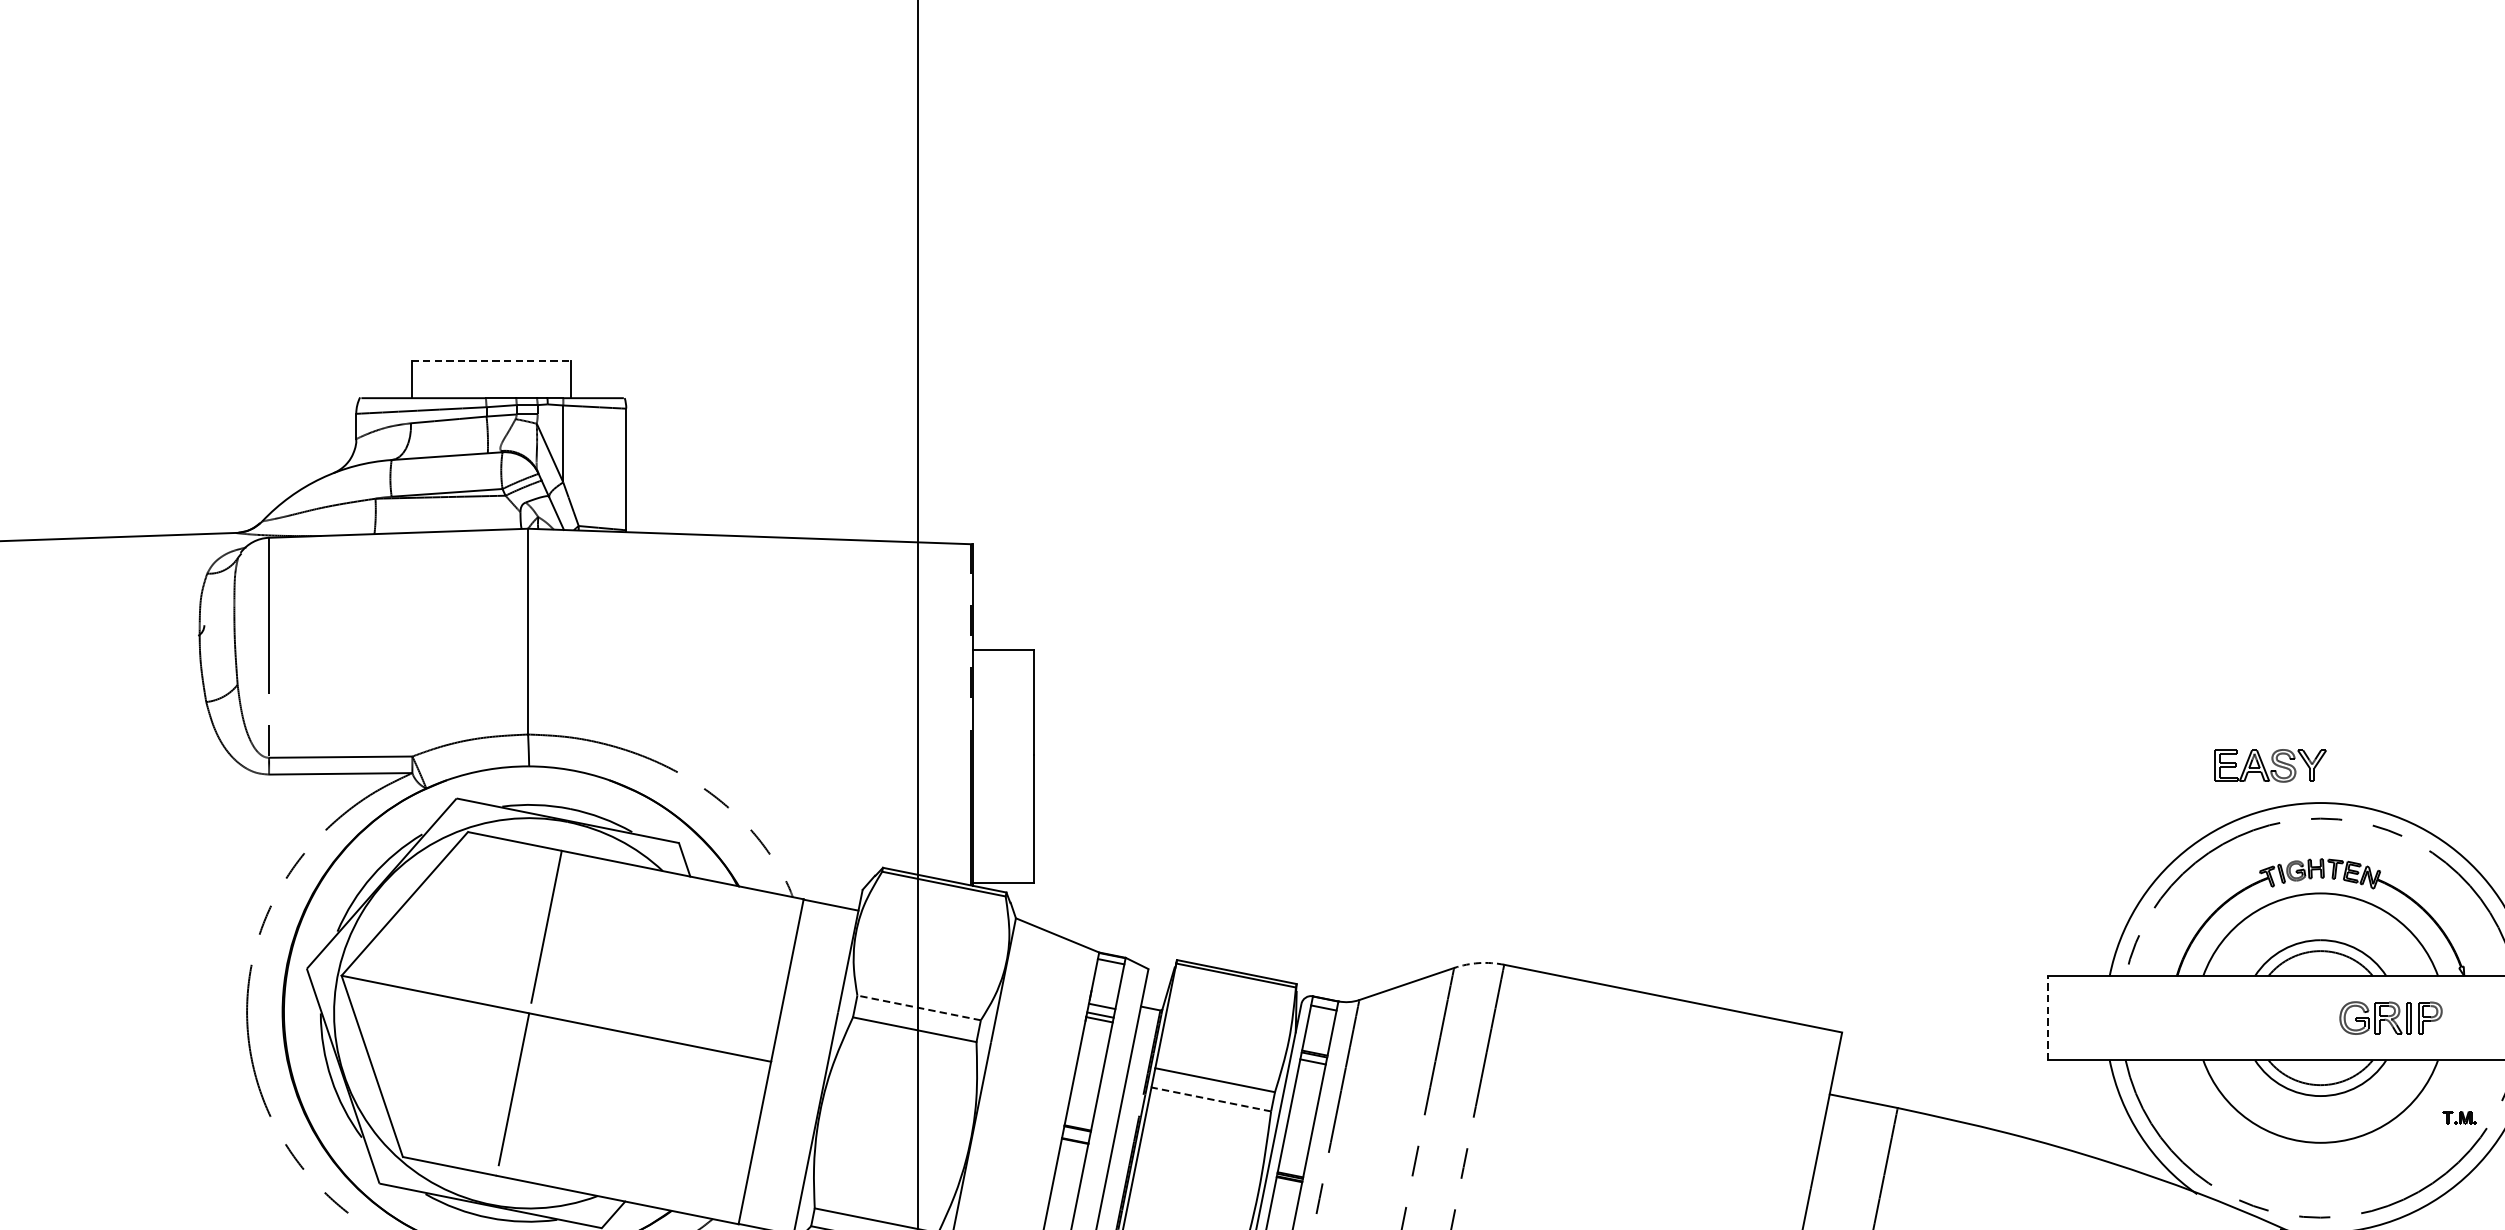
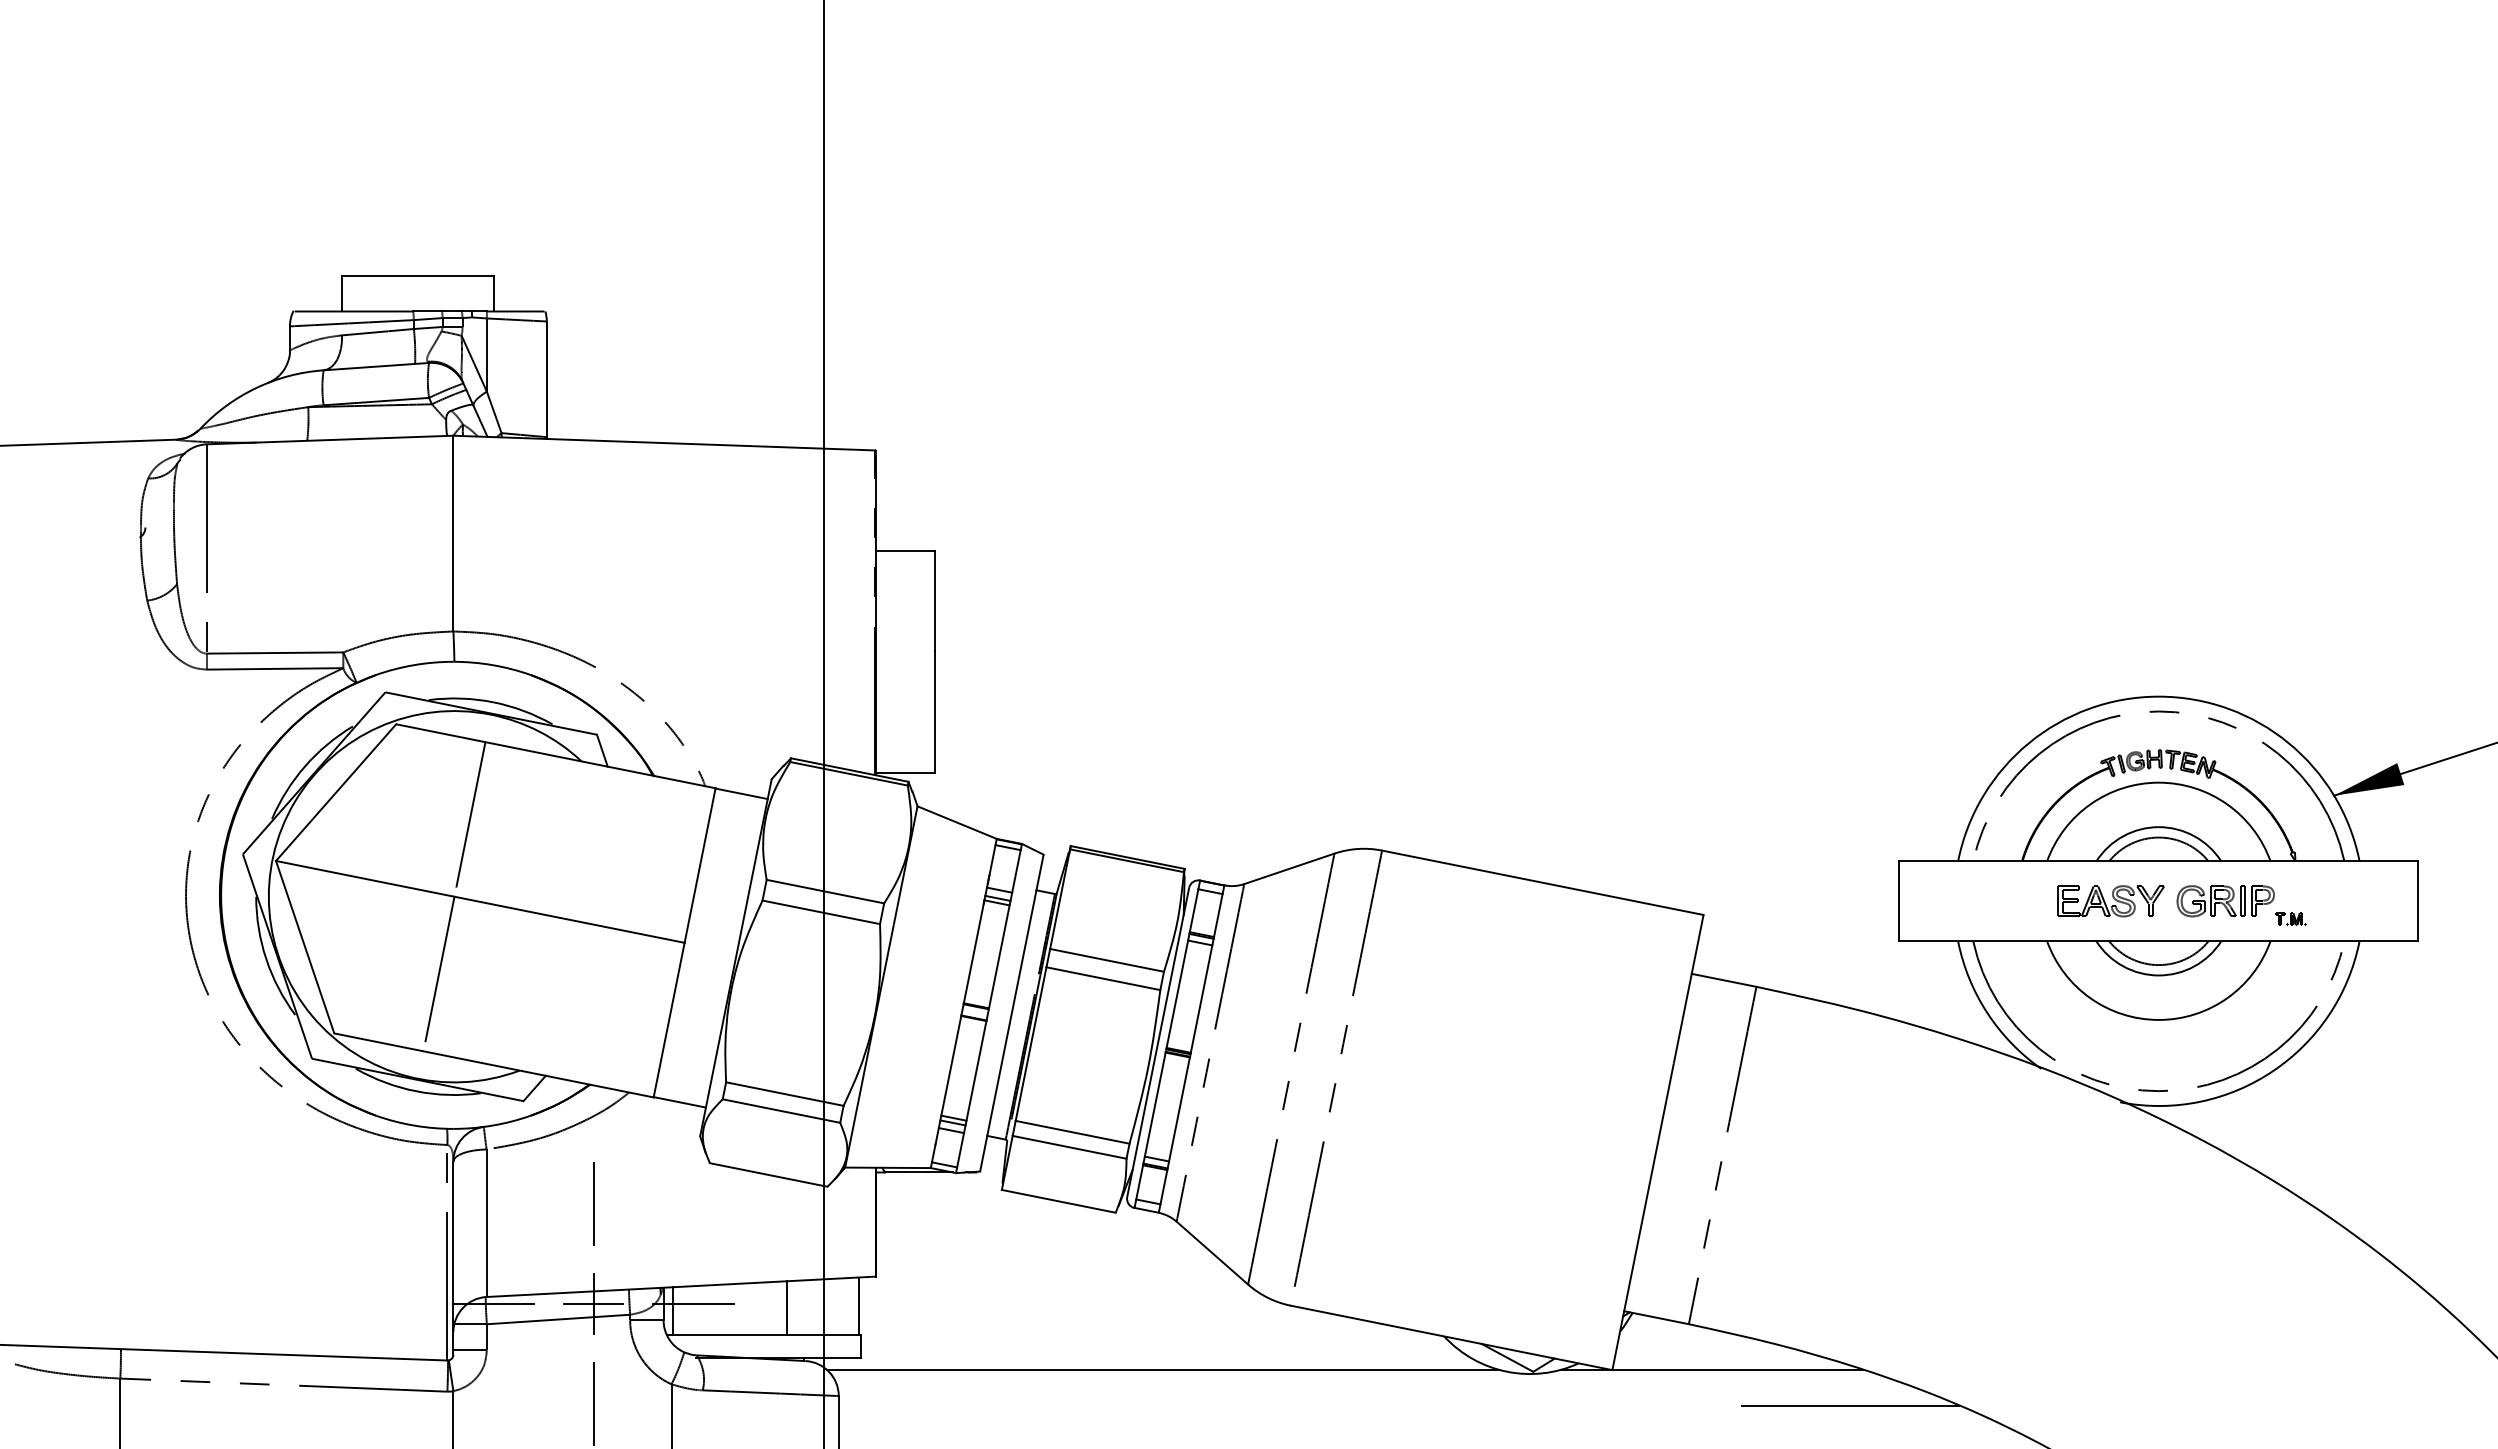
line: (491, 361) -> (418, 276), dashed -> solid
part: (2269, 766) -> (2110, 901), moved
arc: (1479, 962) -> (1358, 848), dashed -> solid
line: (919, 1007) -> (825, 891), dashed -> solid
line: (2048, 1017) -> (1899, 900), dashed -> solid
line: (1210, 1099) -> (1102, 978), dashed -> solid
part: (2459, 1117) -> (2290, 918), moved

